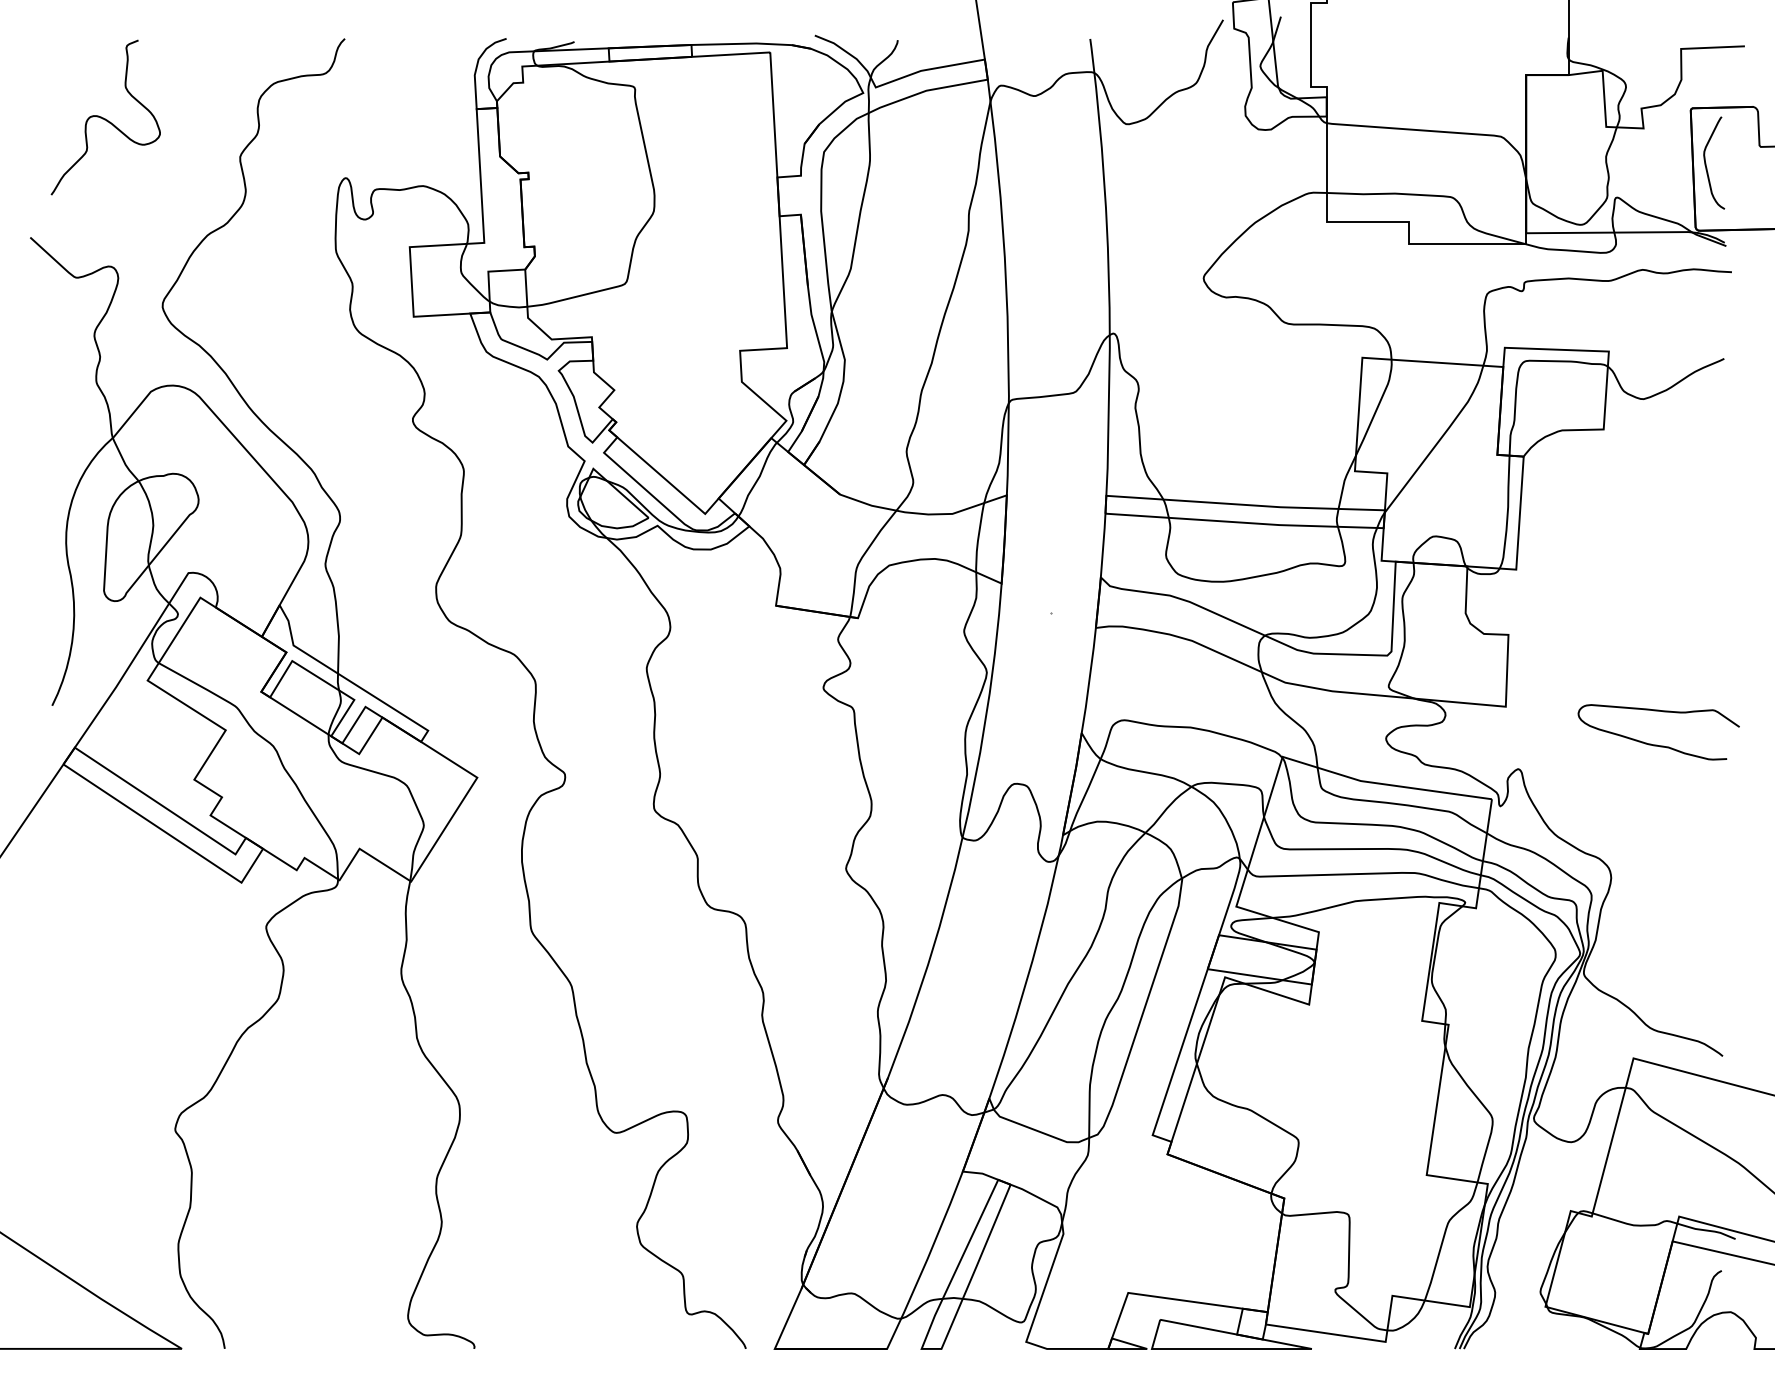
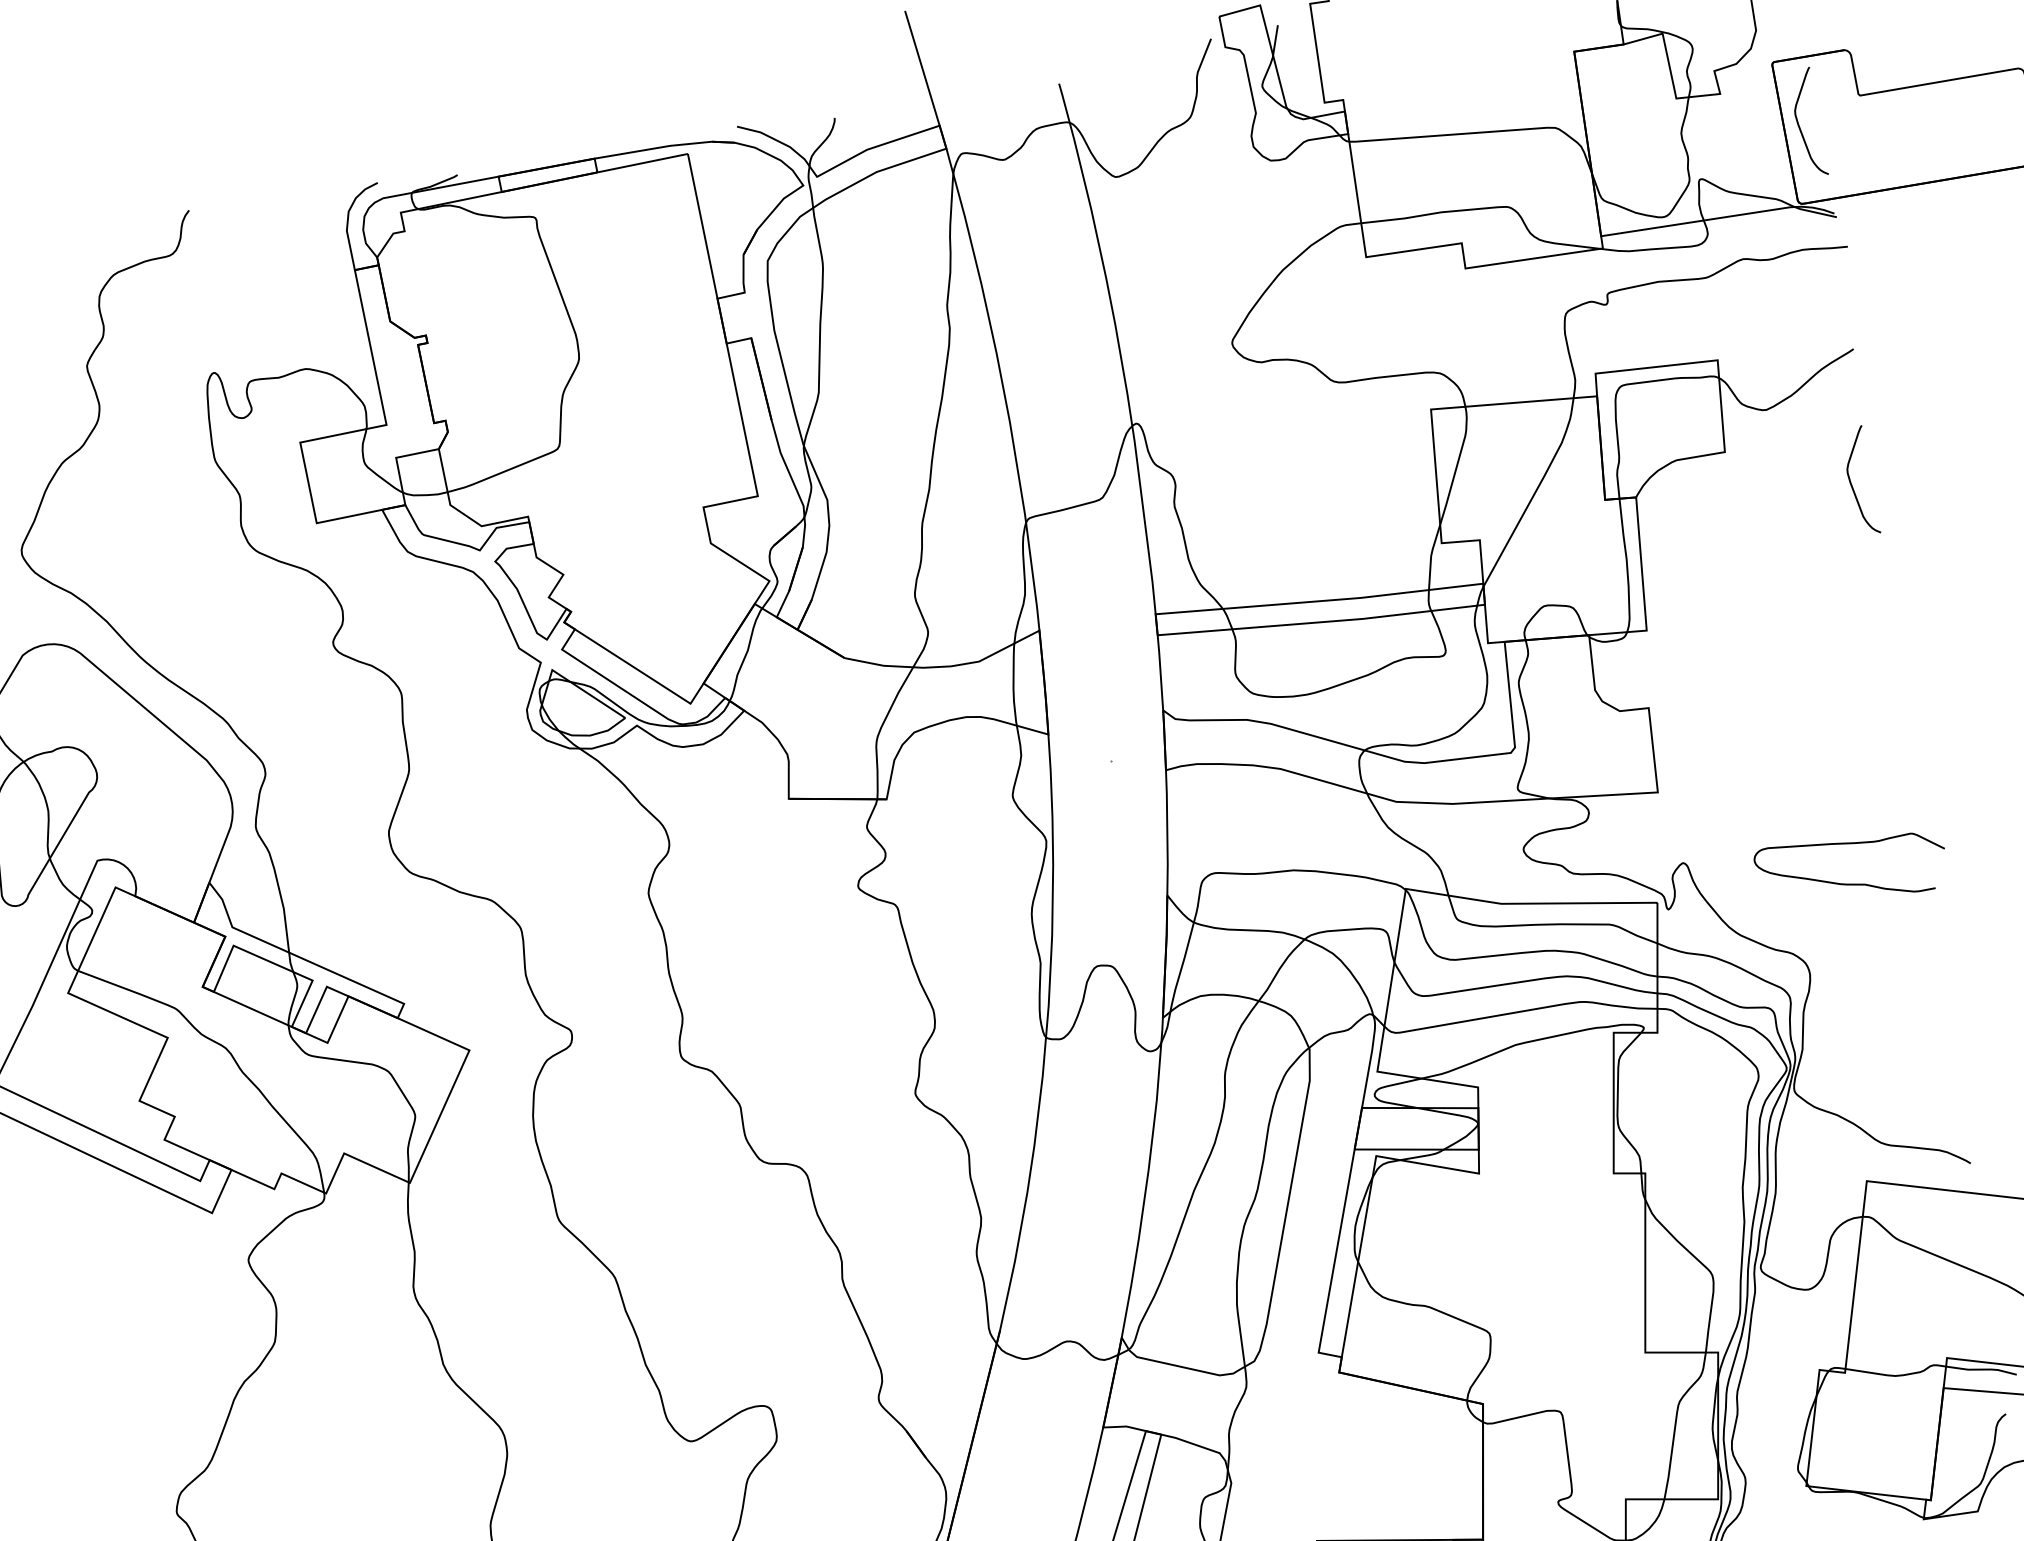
curve: (1706, 470) -> (1851, 482), added
curve: (1657, 744) -> (1851, 883), moved

